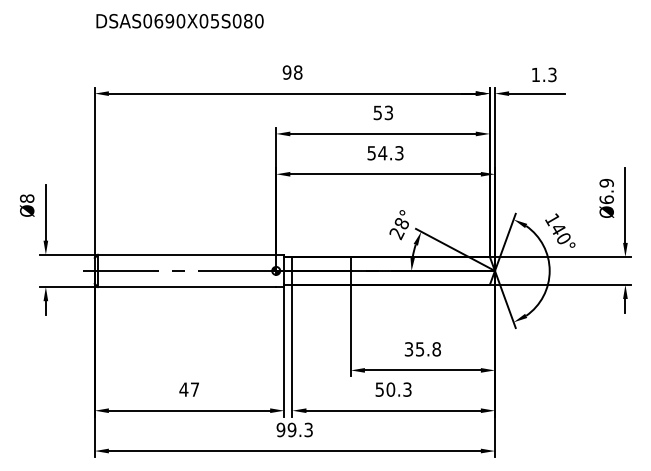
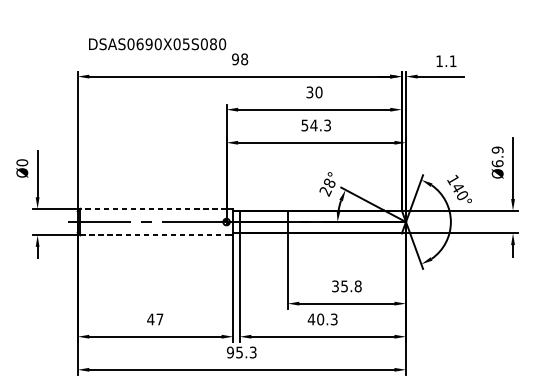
text: (179, 21) -> (157, 44), moved
text: (552, 74) -> (453, 60), 1.3 -> 1.1
text: (383, 112) -> (314, 92), 53 -> 30
text: (27, 198) -> (22, 162), Ø8 -> Ø0
line: (186, 254) -> (152, 208), solid -> dashed
line: (187, 287) -> (153, 235), solid -> dashed
text: (379, 389) -> (311, 319), 50.3 -> 40.3
text: (291, 429) -> (239, 352), 99.3 -> 95.3

